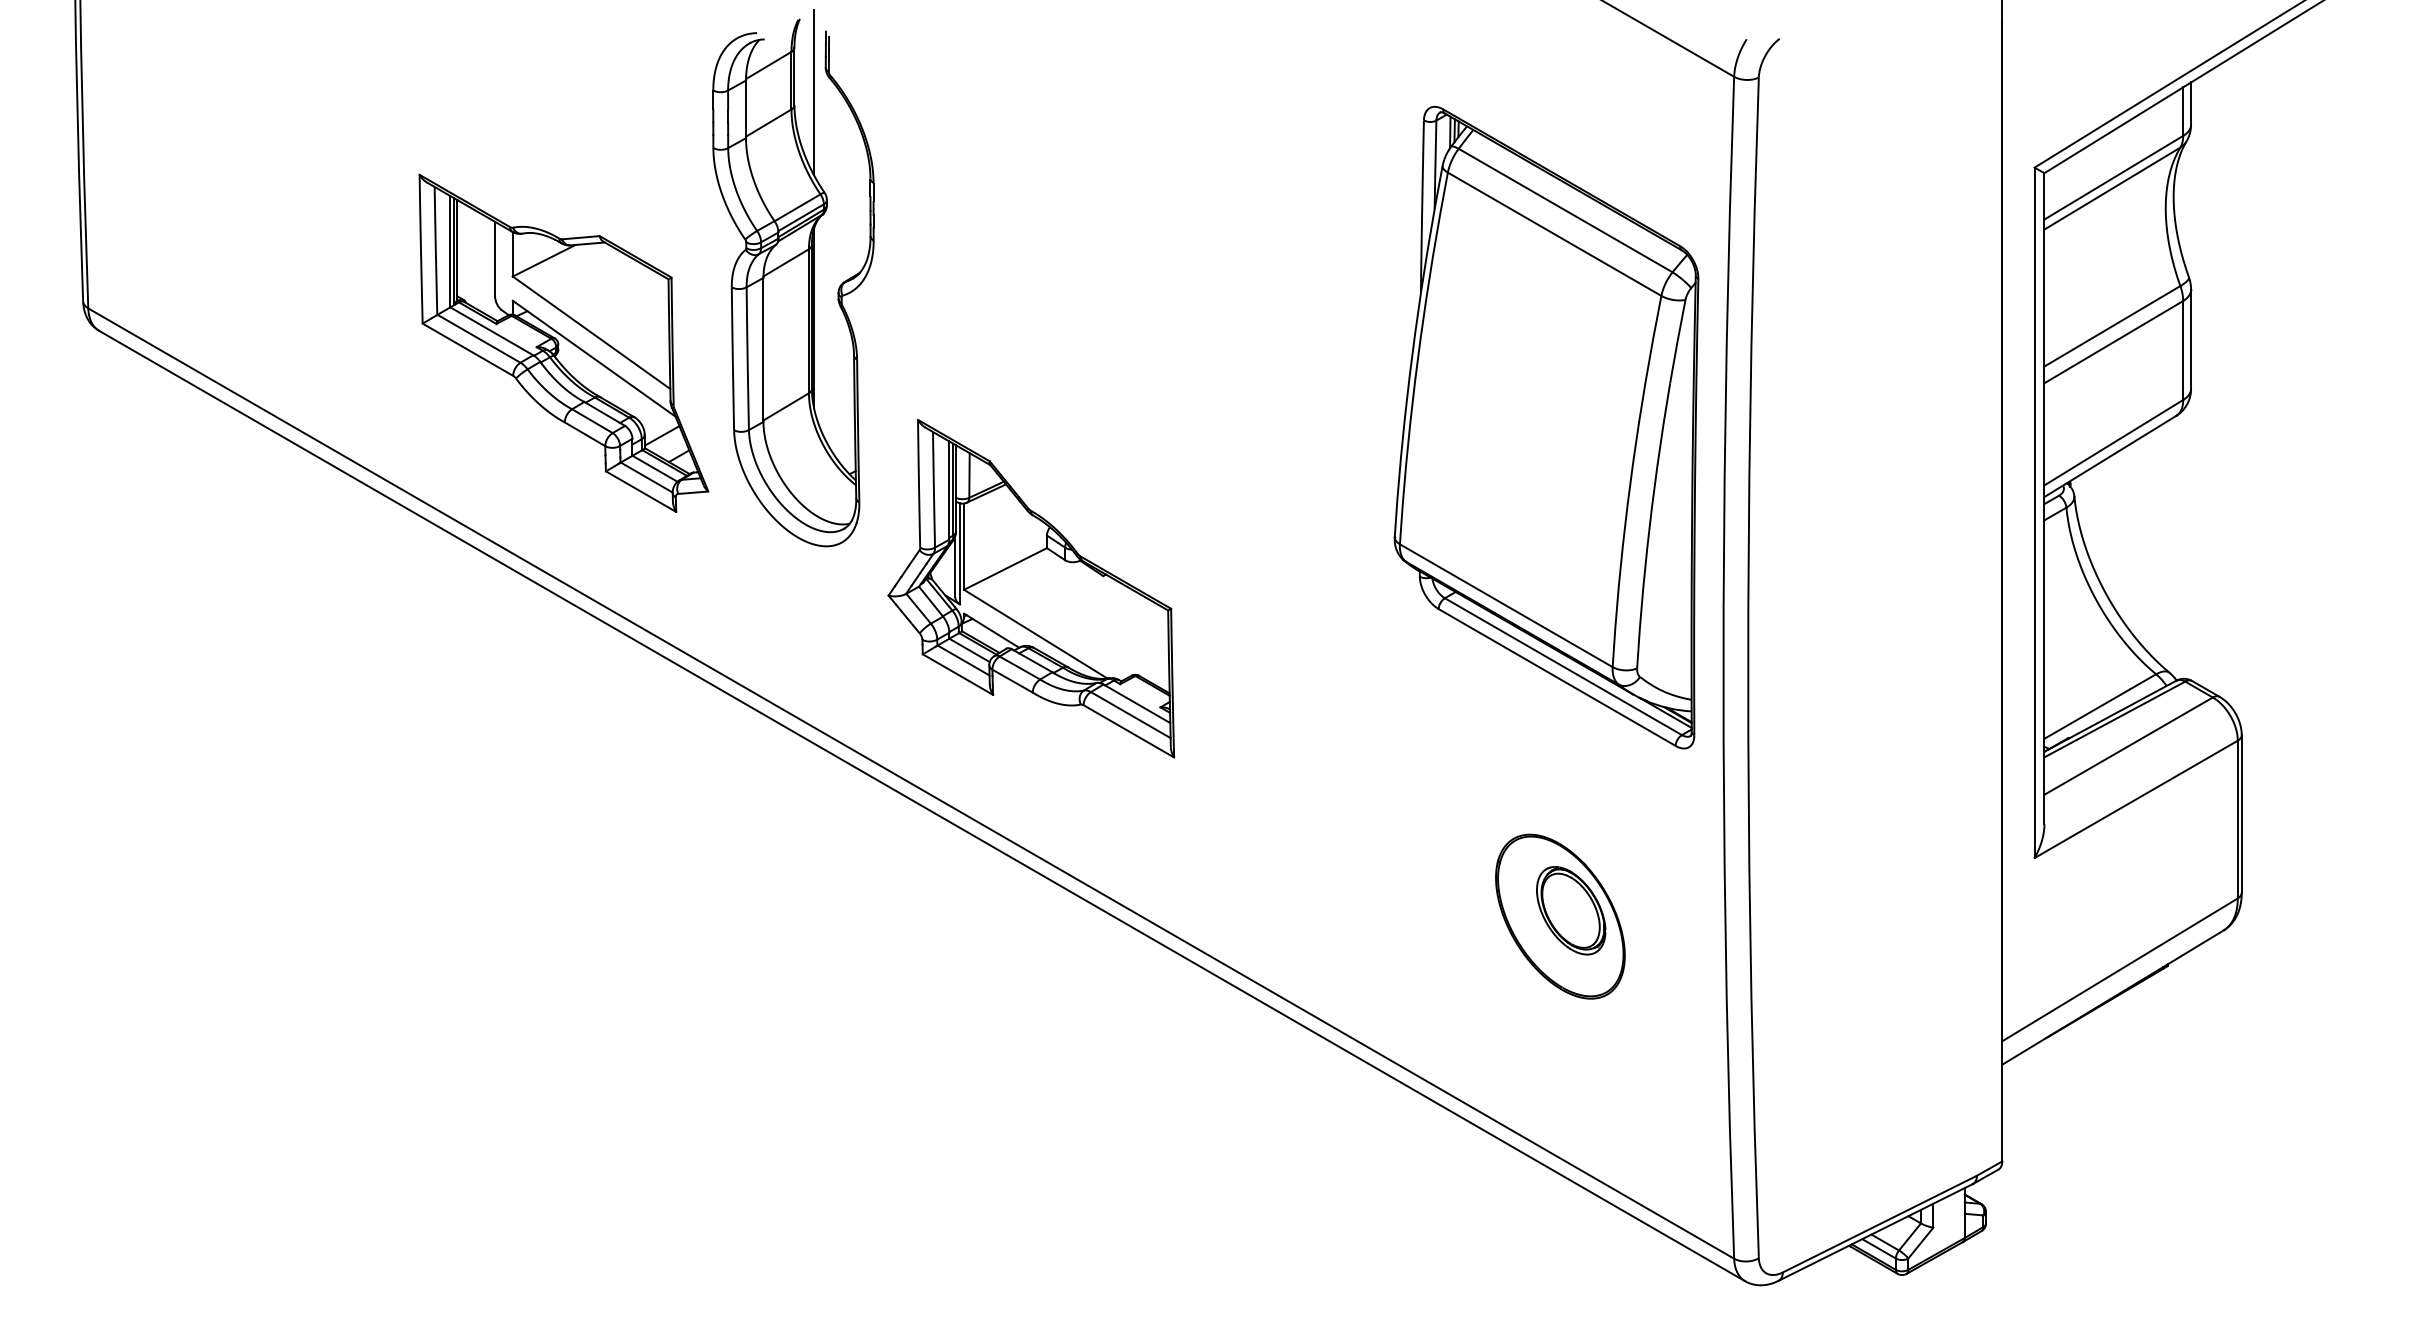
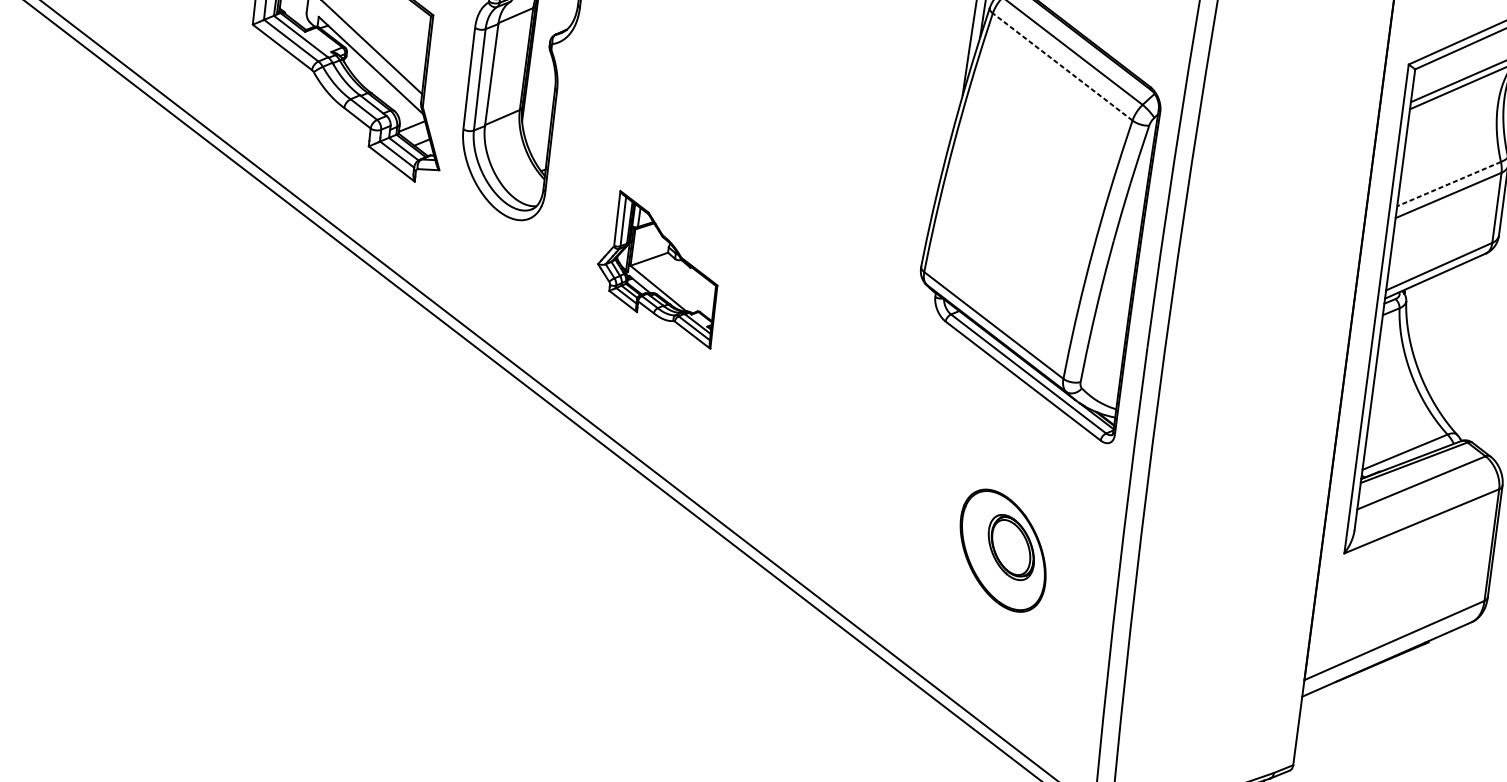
line: (1554, 234) -> (1062, 67), solid -> dashed
line: (2112, 326) -> (1449, 184), solid -> dashed
part: (1031, 588) -> (659, 269), size x0.6

